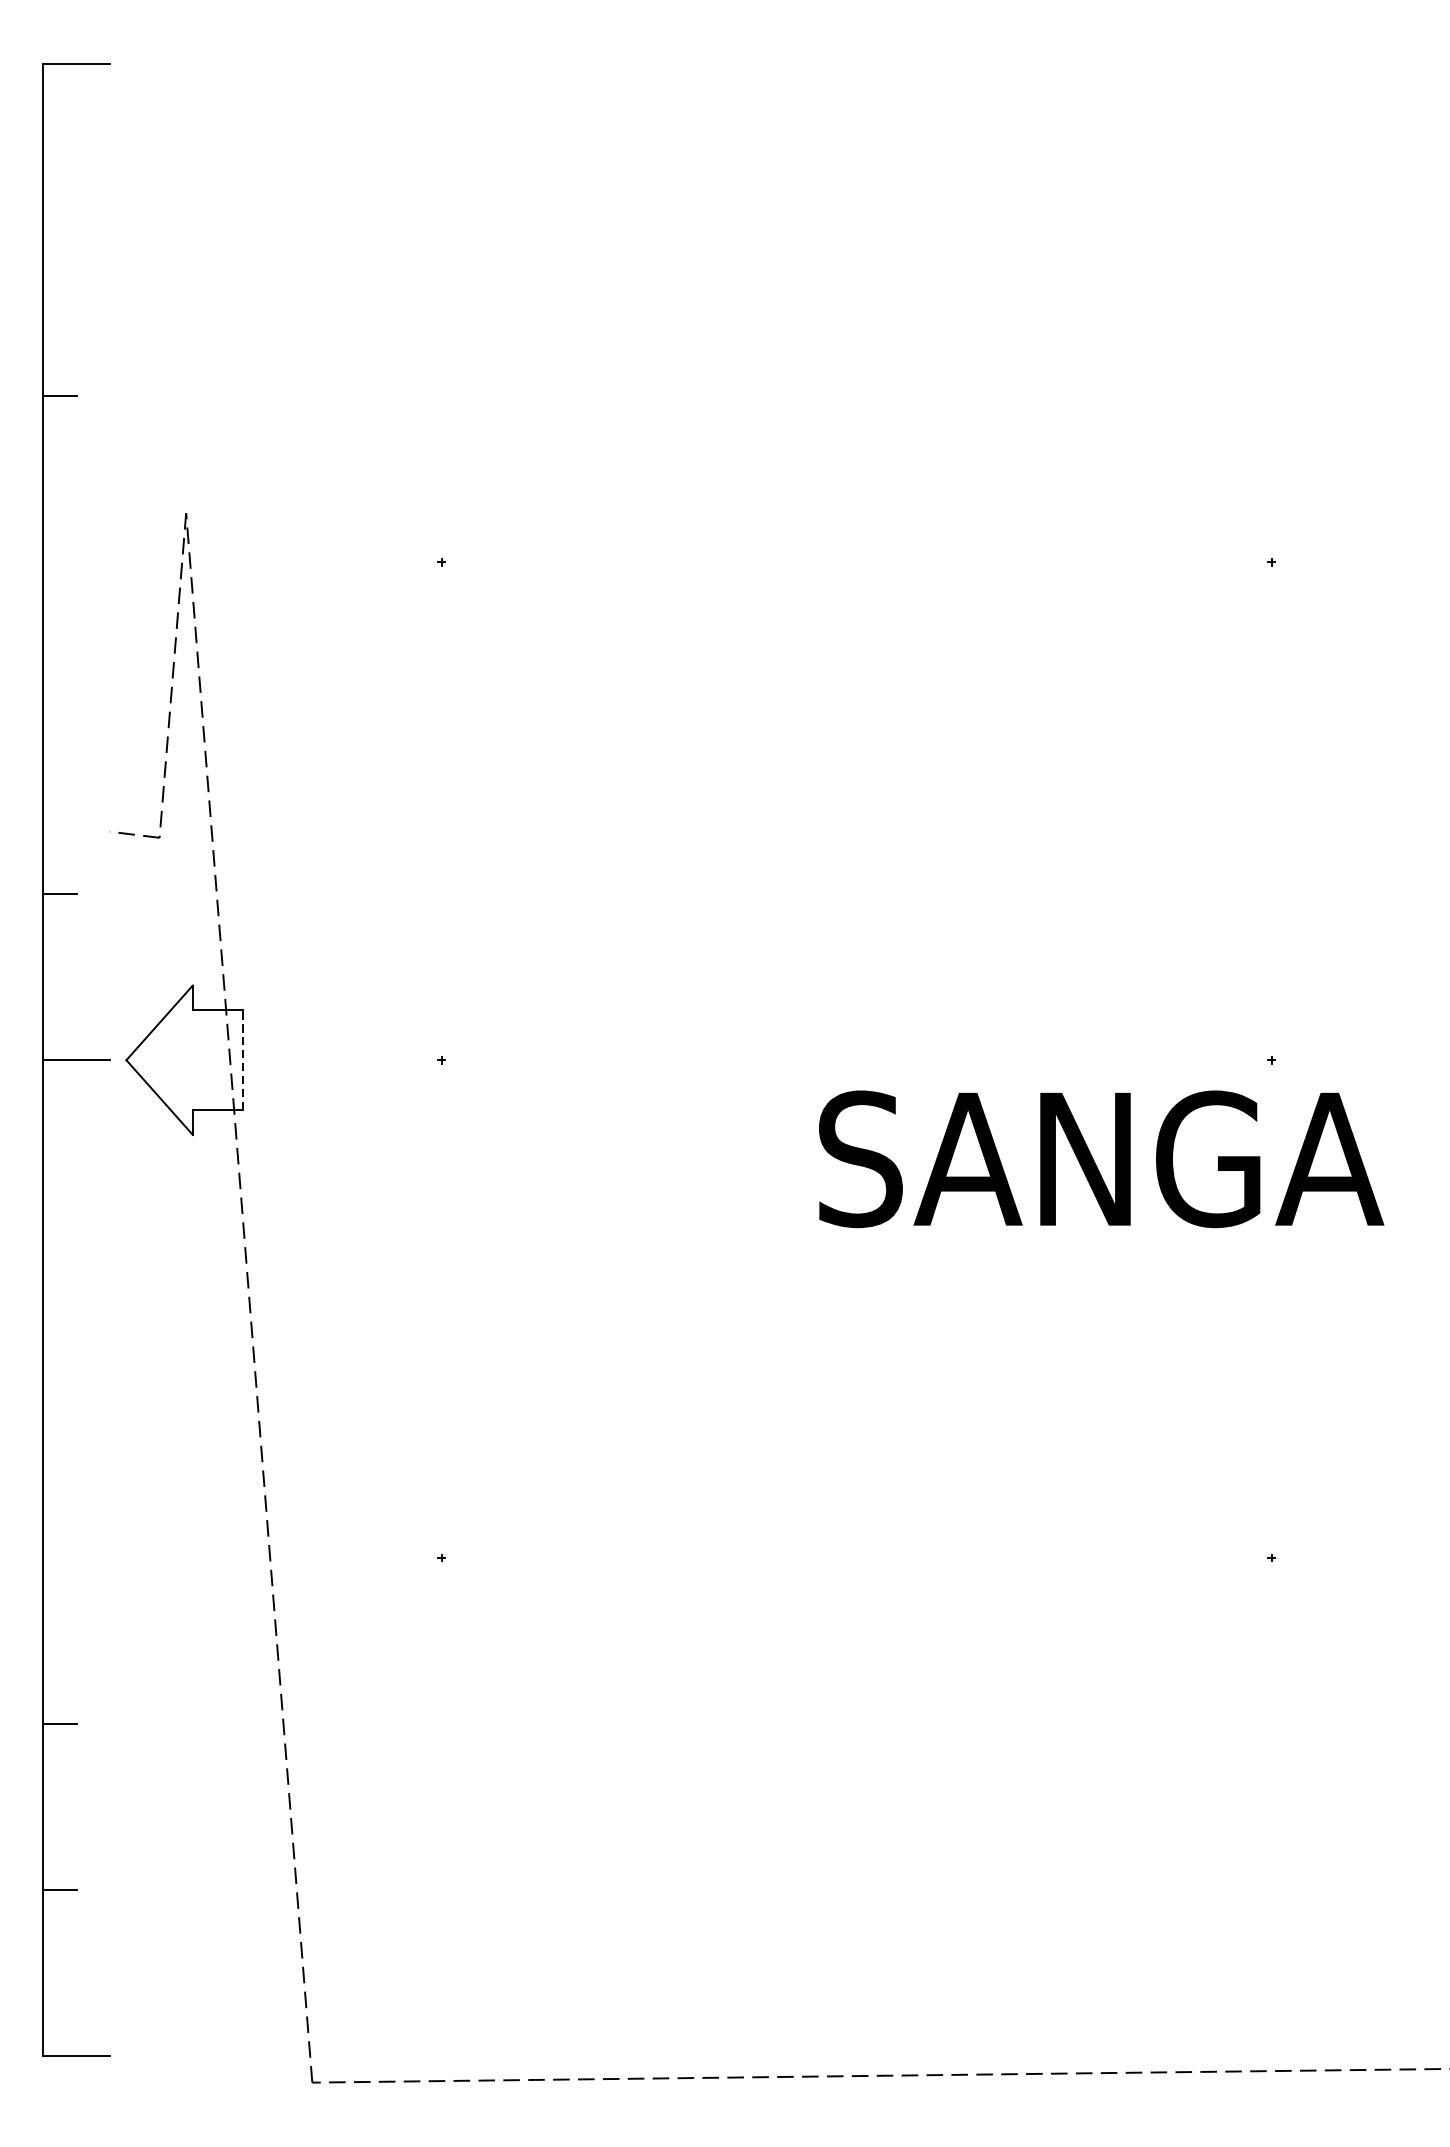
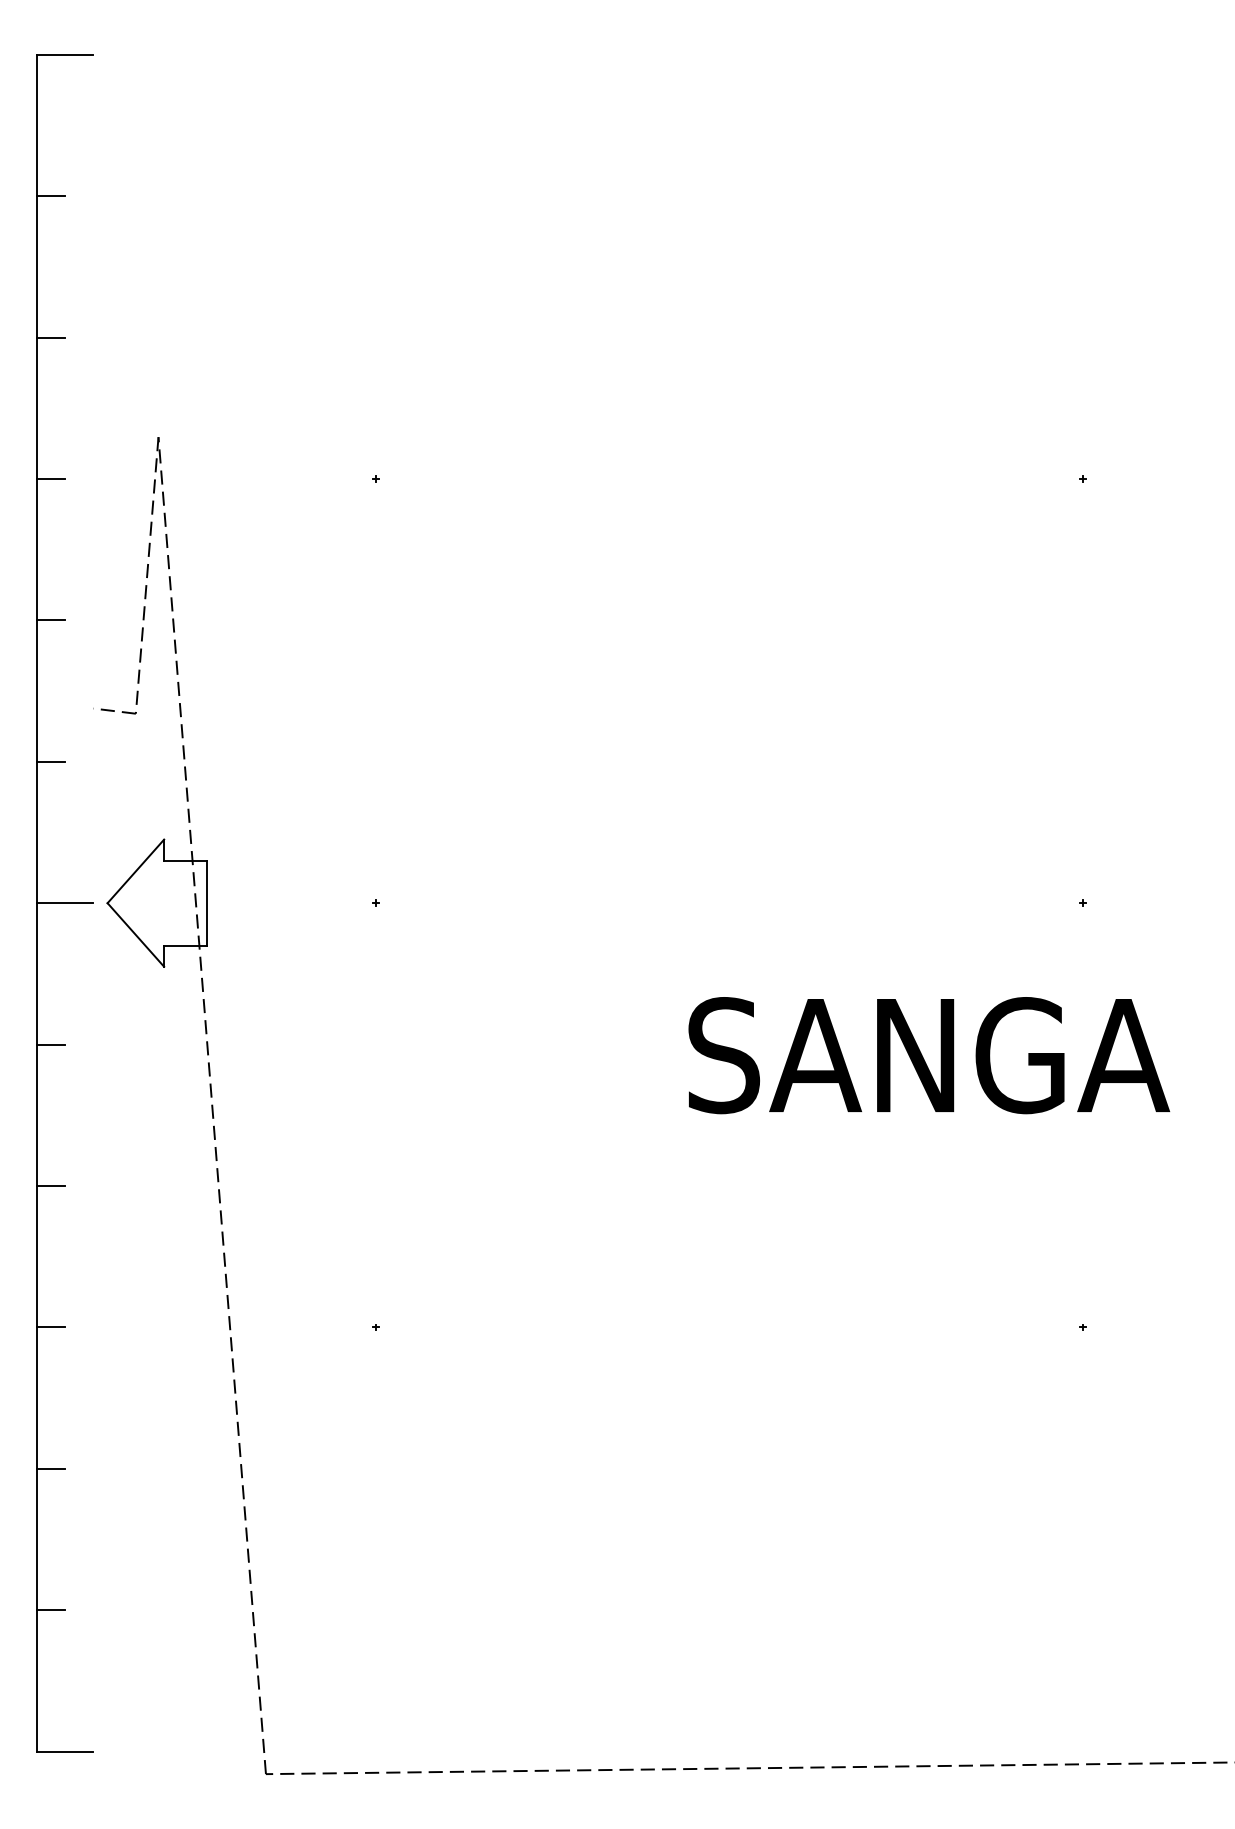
line: (59, 230) -> (50, 196), added
line: (59, 562) -> (50, 479), added
line: (59, 728) -> (50, 620), added
line: (242, 1059) -> (206, 902), dashed -> solid
text: (1101, 1159) -> (929, 1055), moved
line: (59, 1226) -> (50, 1044), added
line: (59, 1391) -> (50, 1185), added
line: (59, 1558) -> (50, 1327), added

